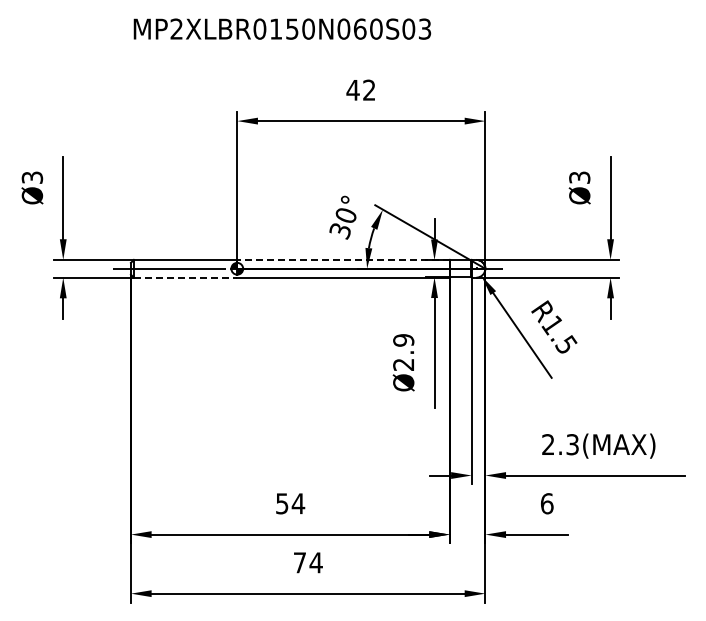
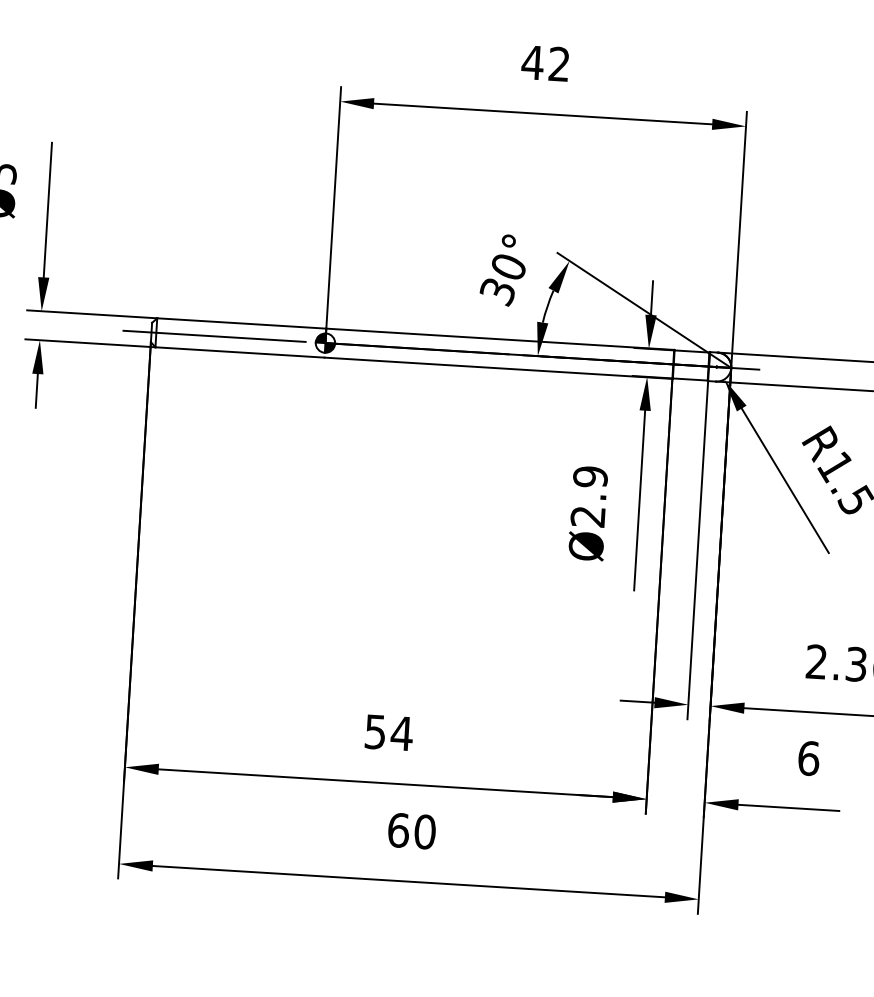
line: (343, 259) -> (500, 338), dashed -> solid
line: (185, 277) -> (239, 352), dashed -> solid
text: (307, 562) -> (410, 830), 74 -> 60

